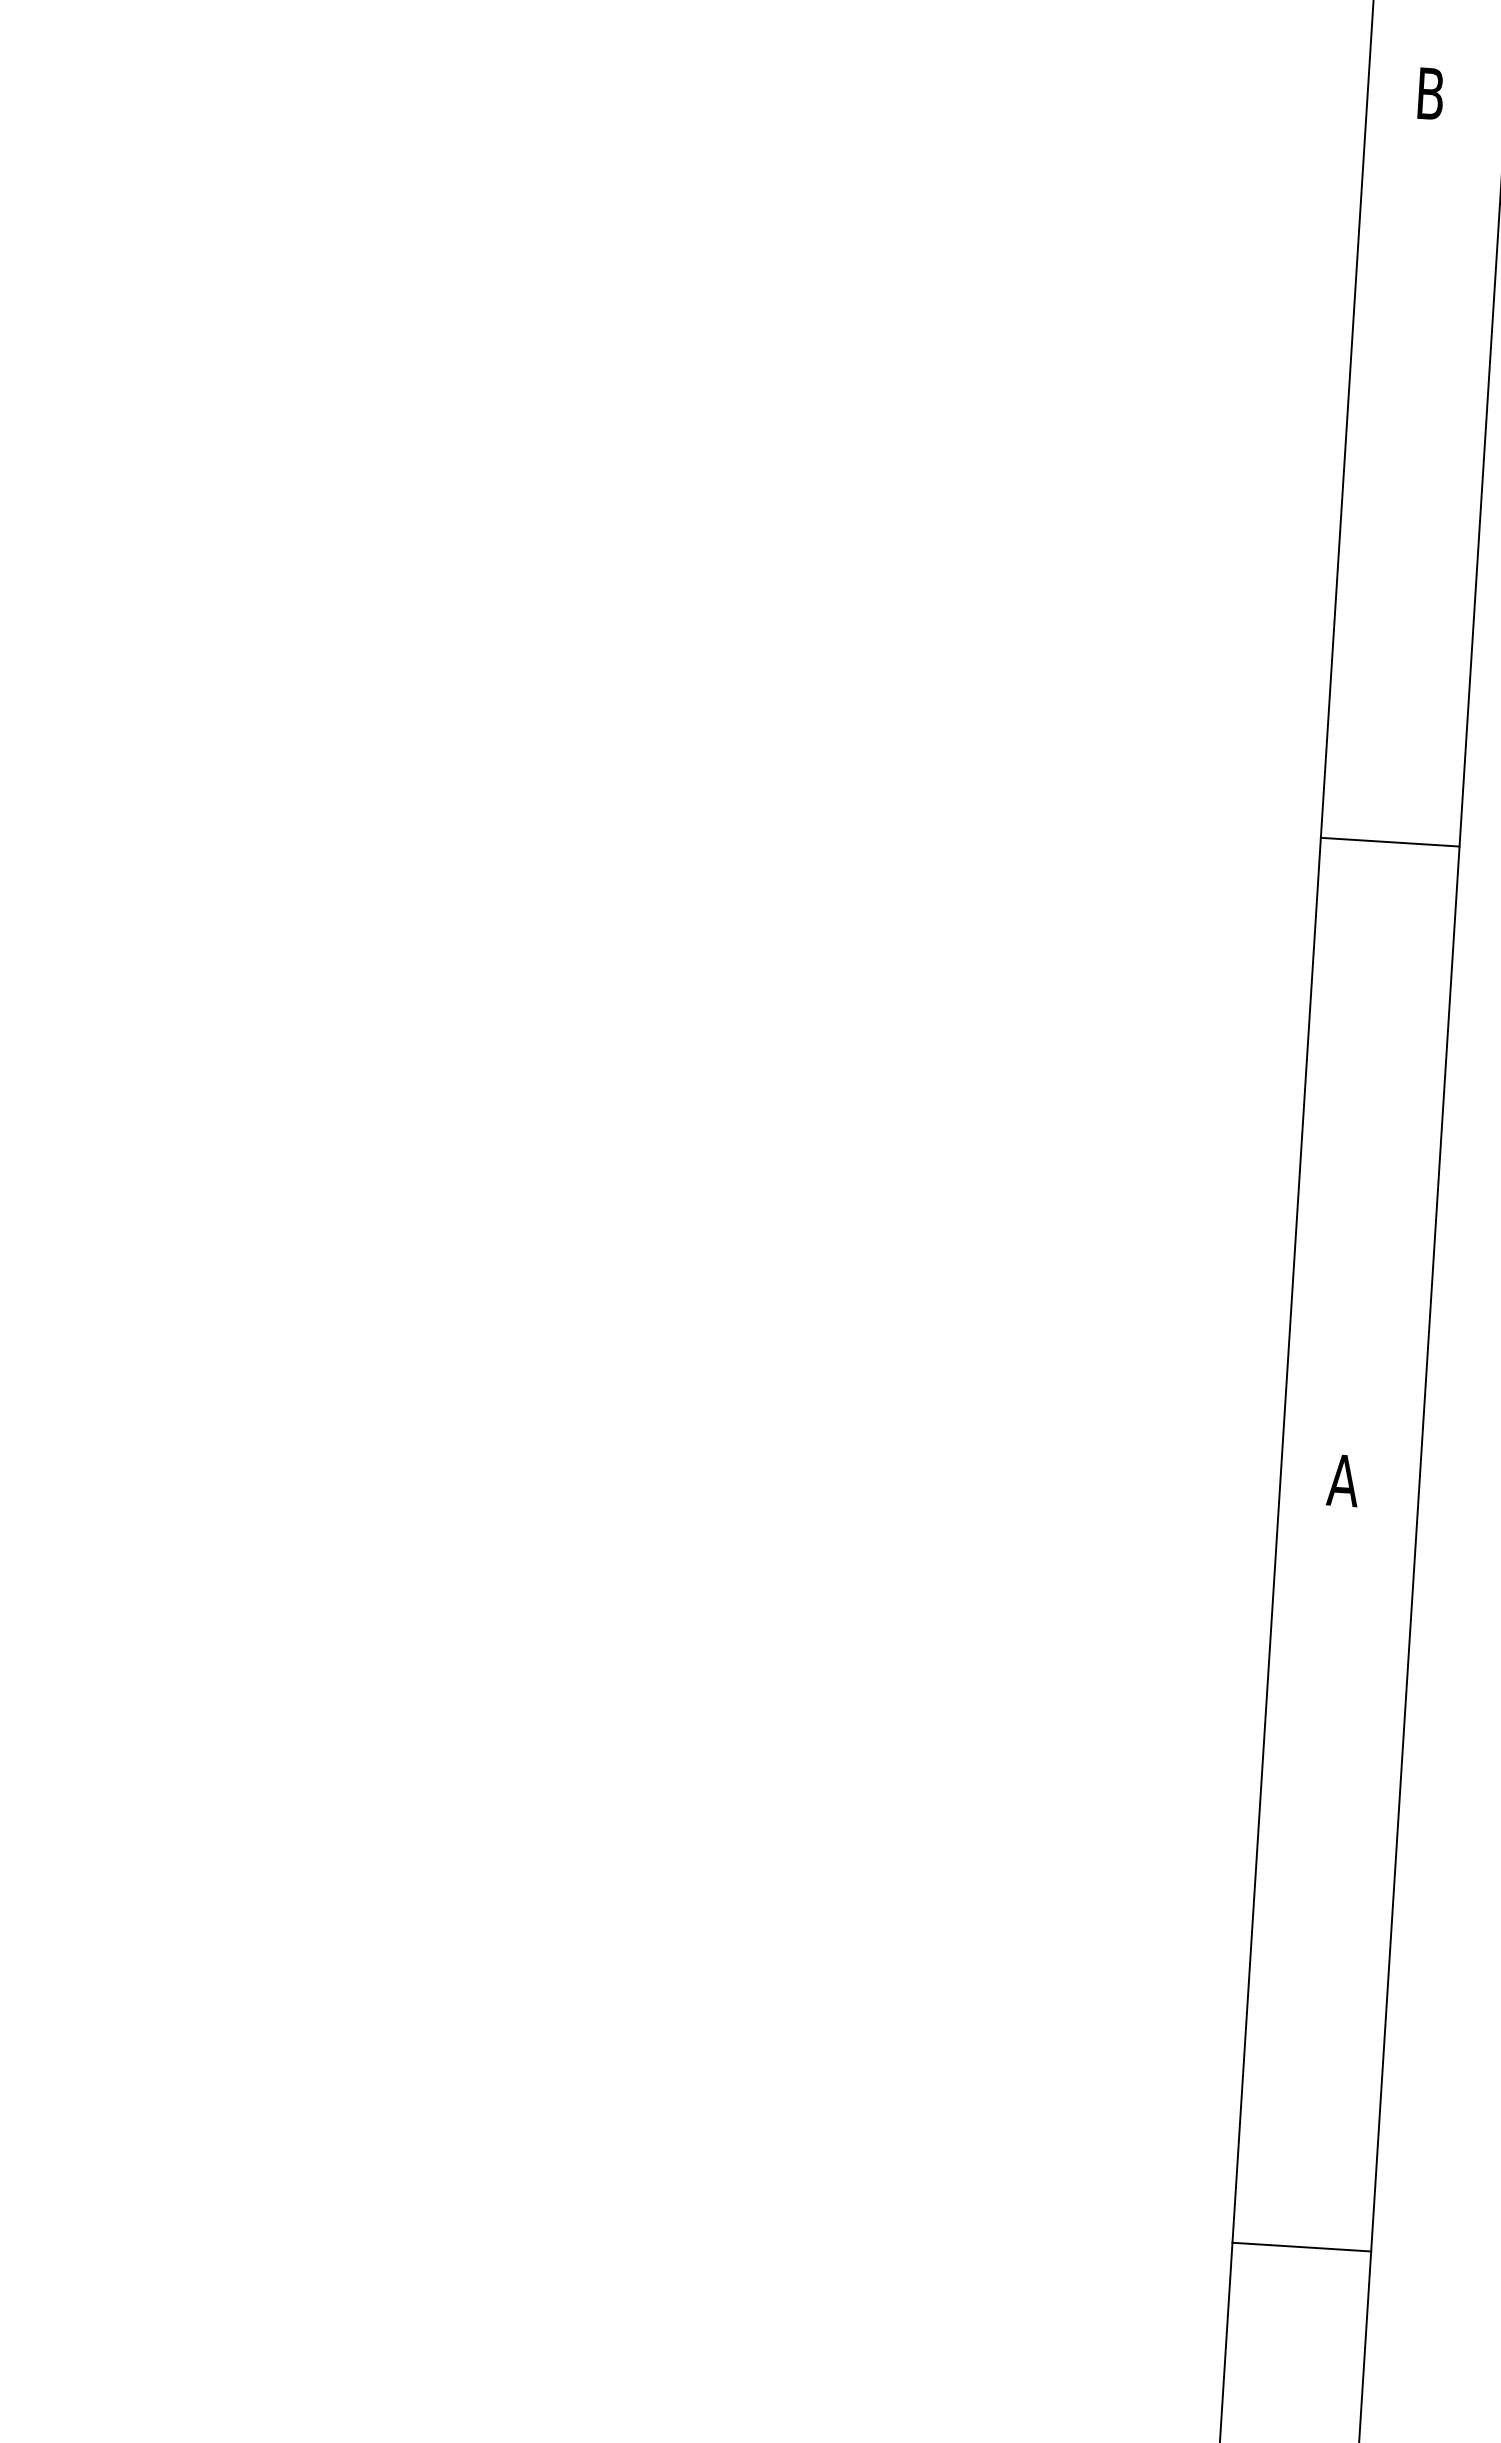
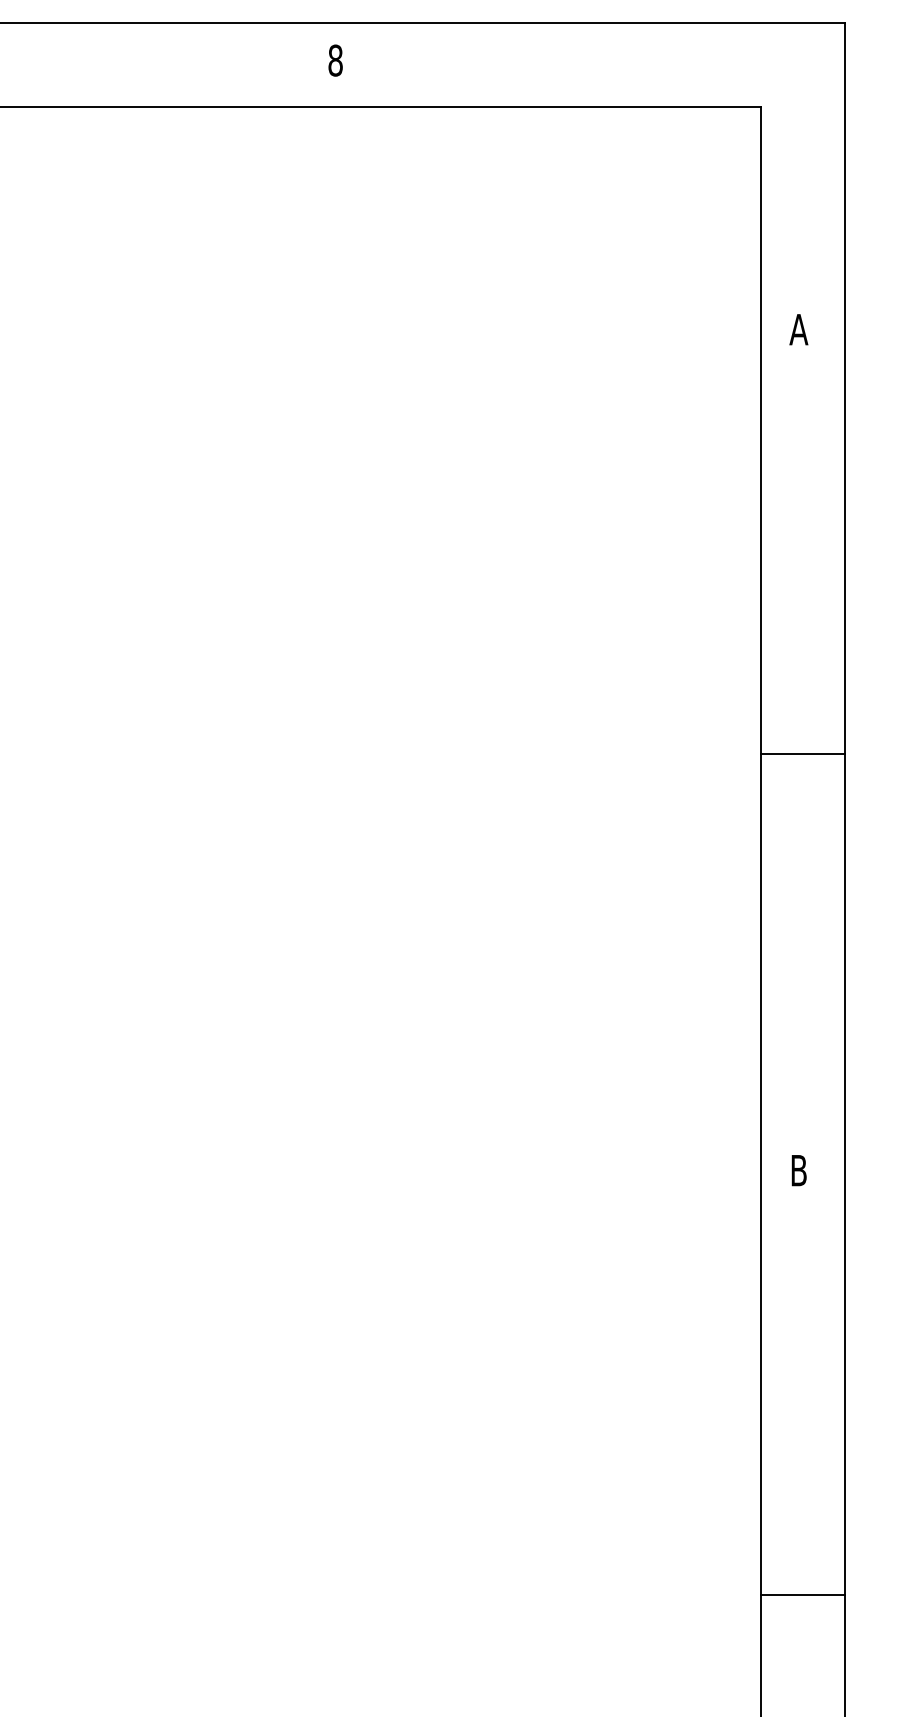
text: (1429, 93) -> (798, 329), B -> A
line: (1389, 842) -> (802, 754), moved
text: (1342, 1480) -> (798, 1170), A -> B
line: (1300, 2247) -> (802, 1595), moved

